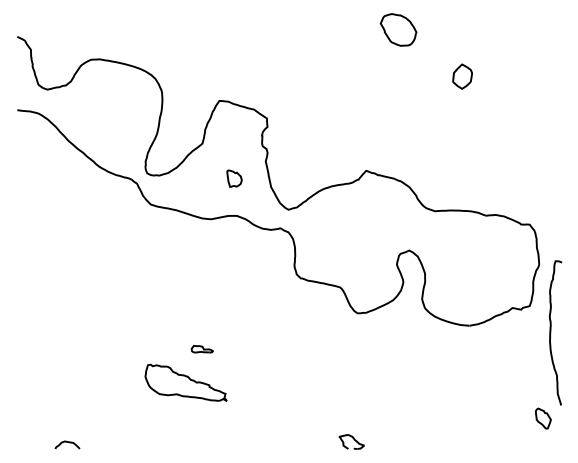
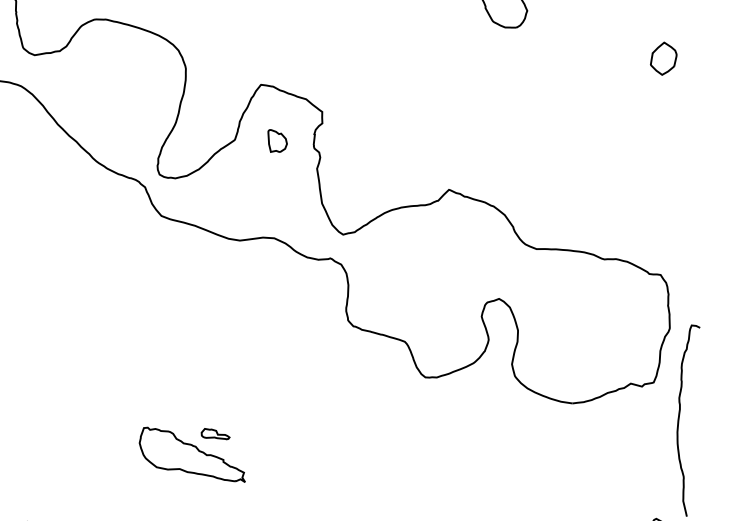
part: (462, 76) -> (663, 58), moved
part: (234, 178) -> (277, 141), moved
part: (201, 349) -> (214, 434), moved

